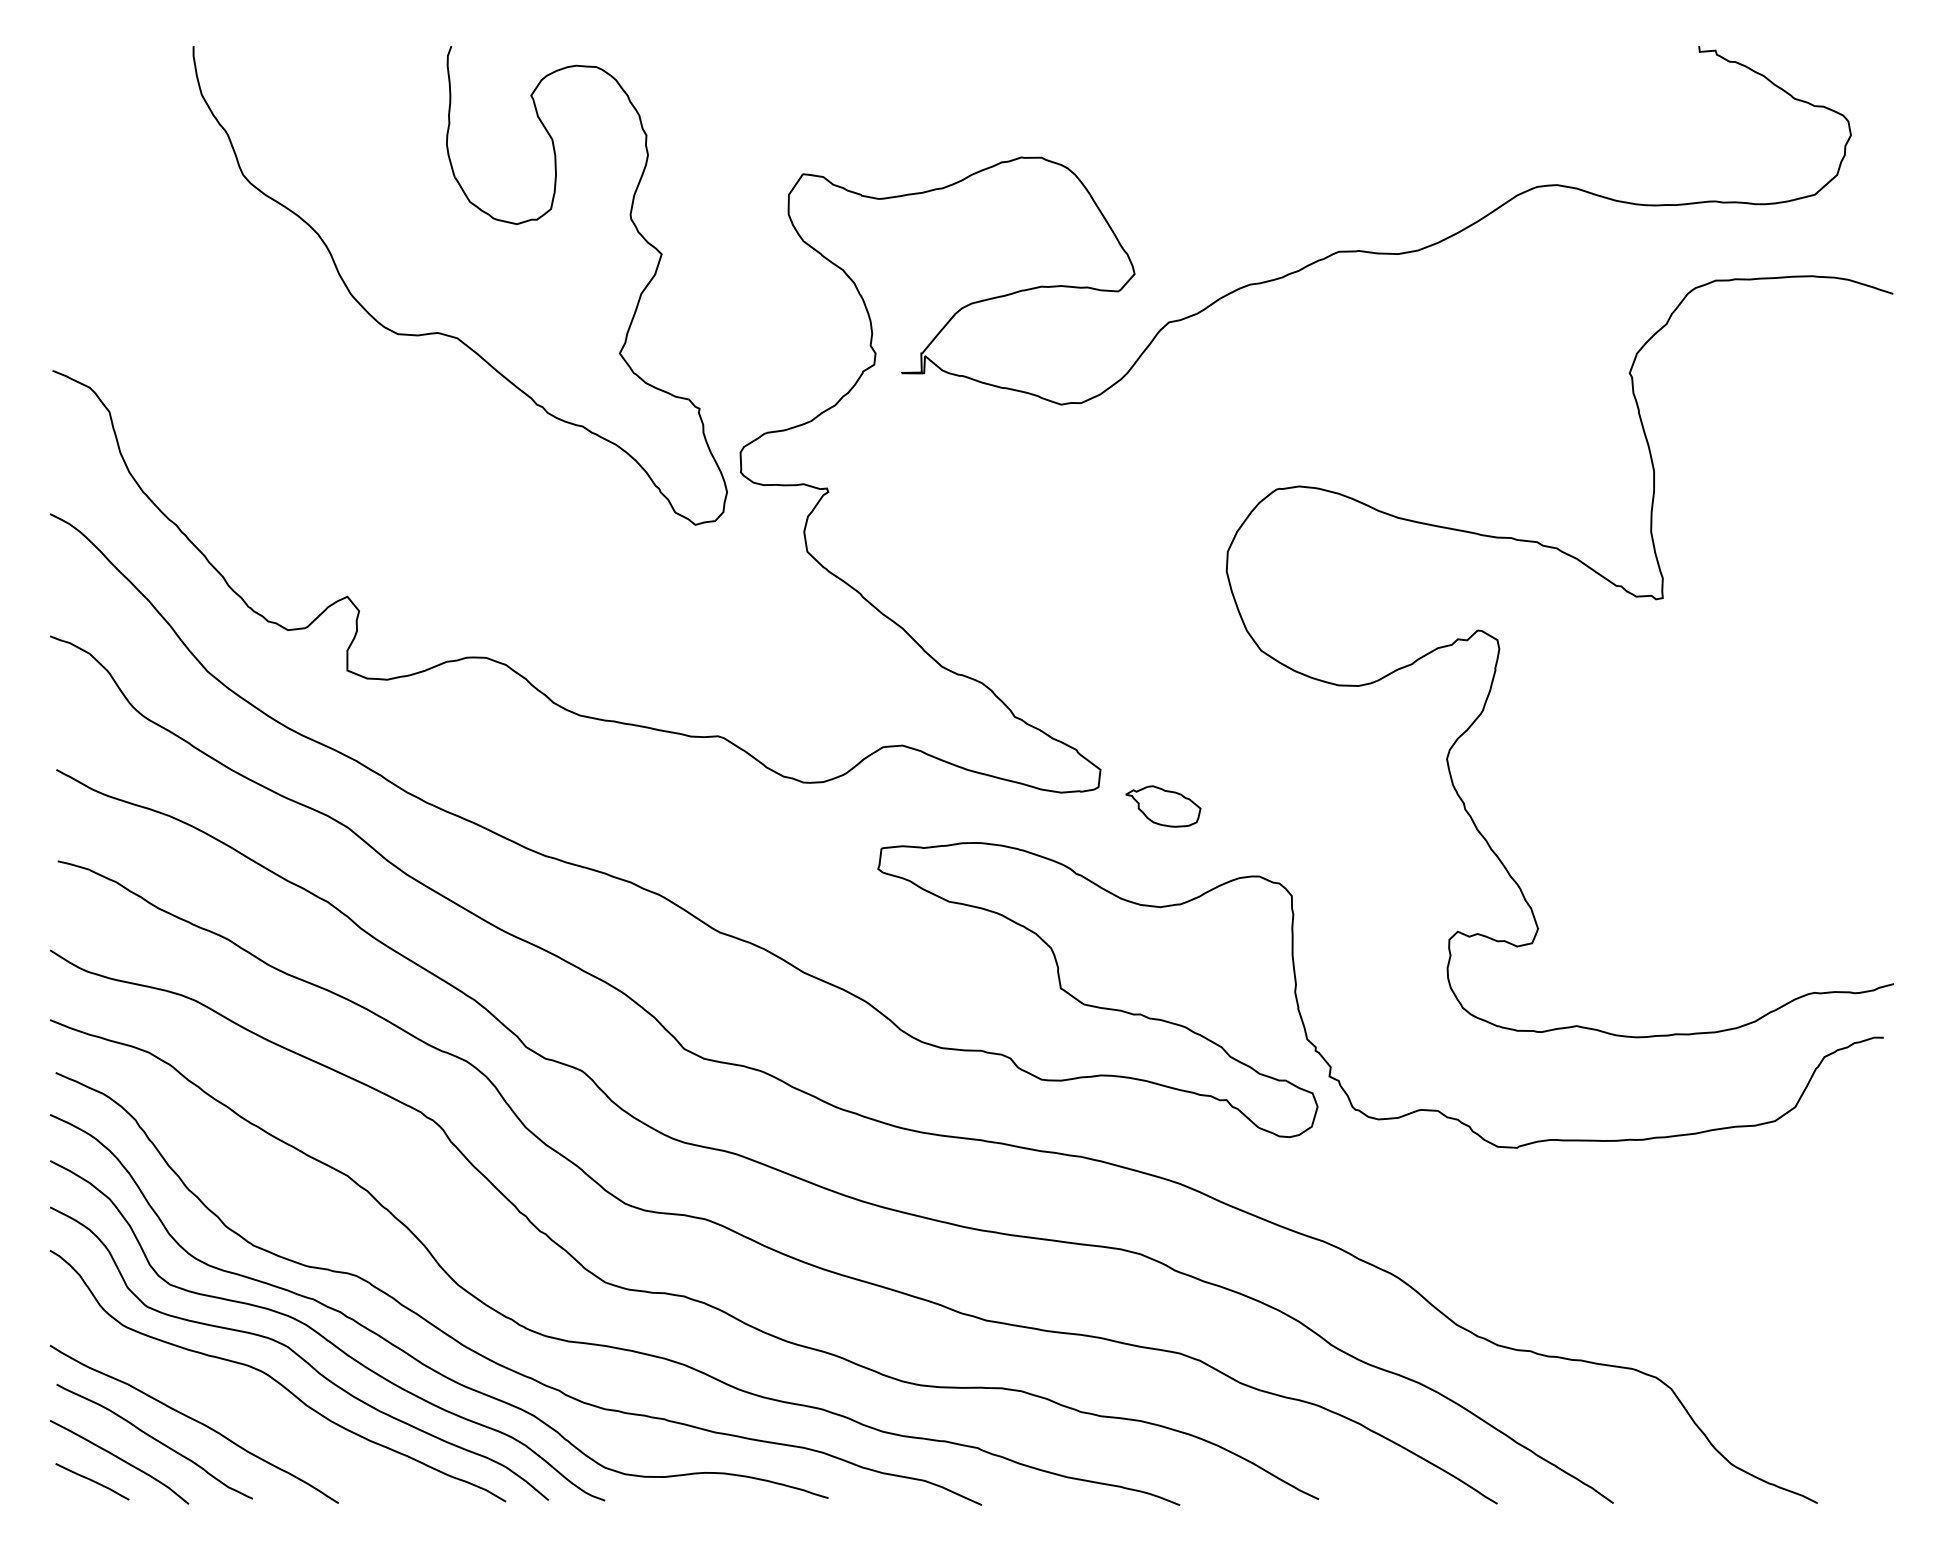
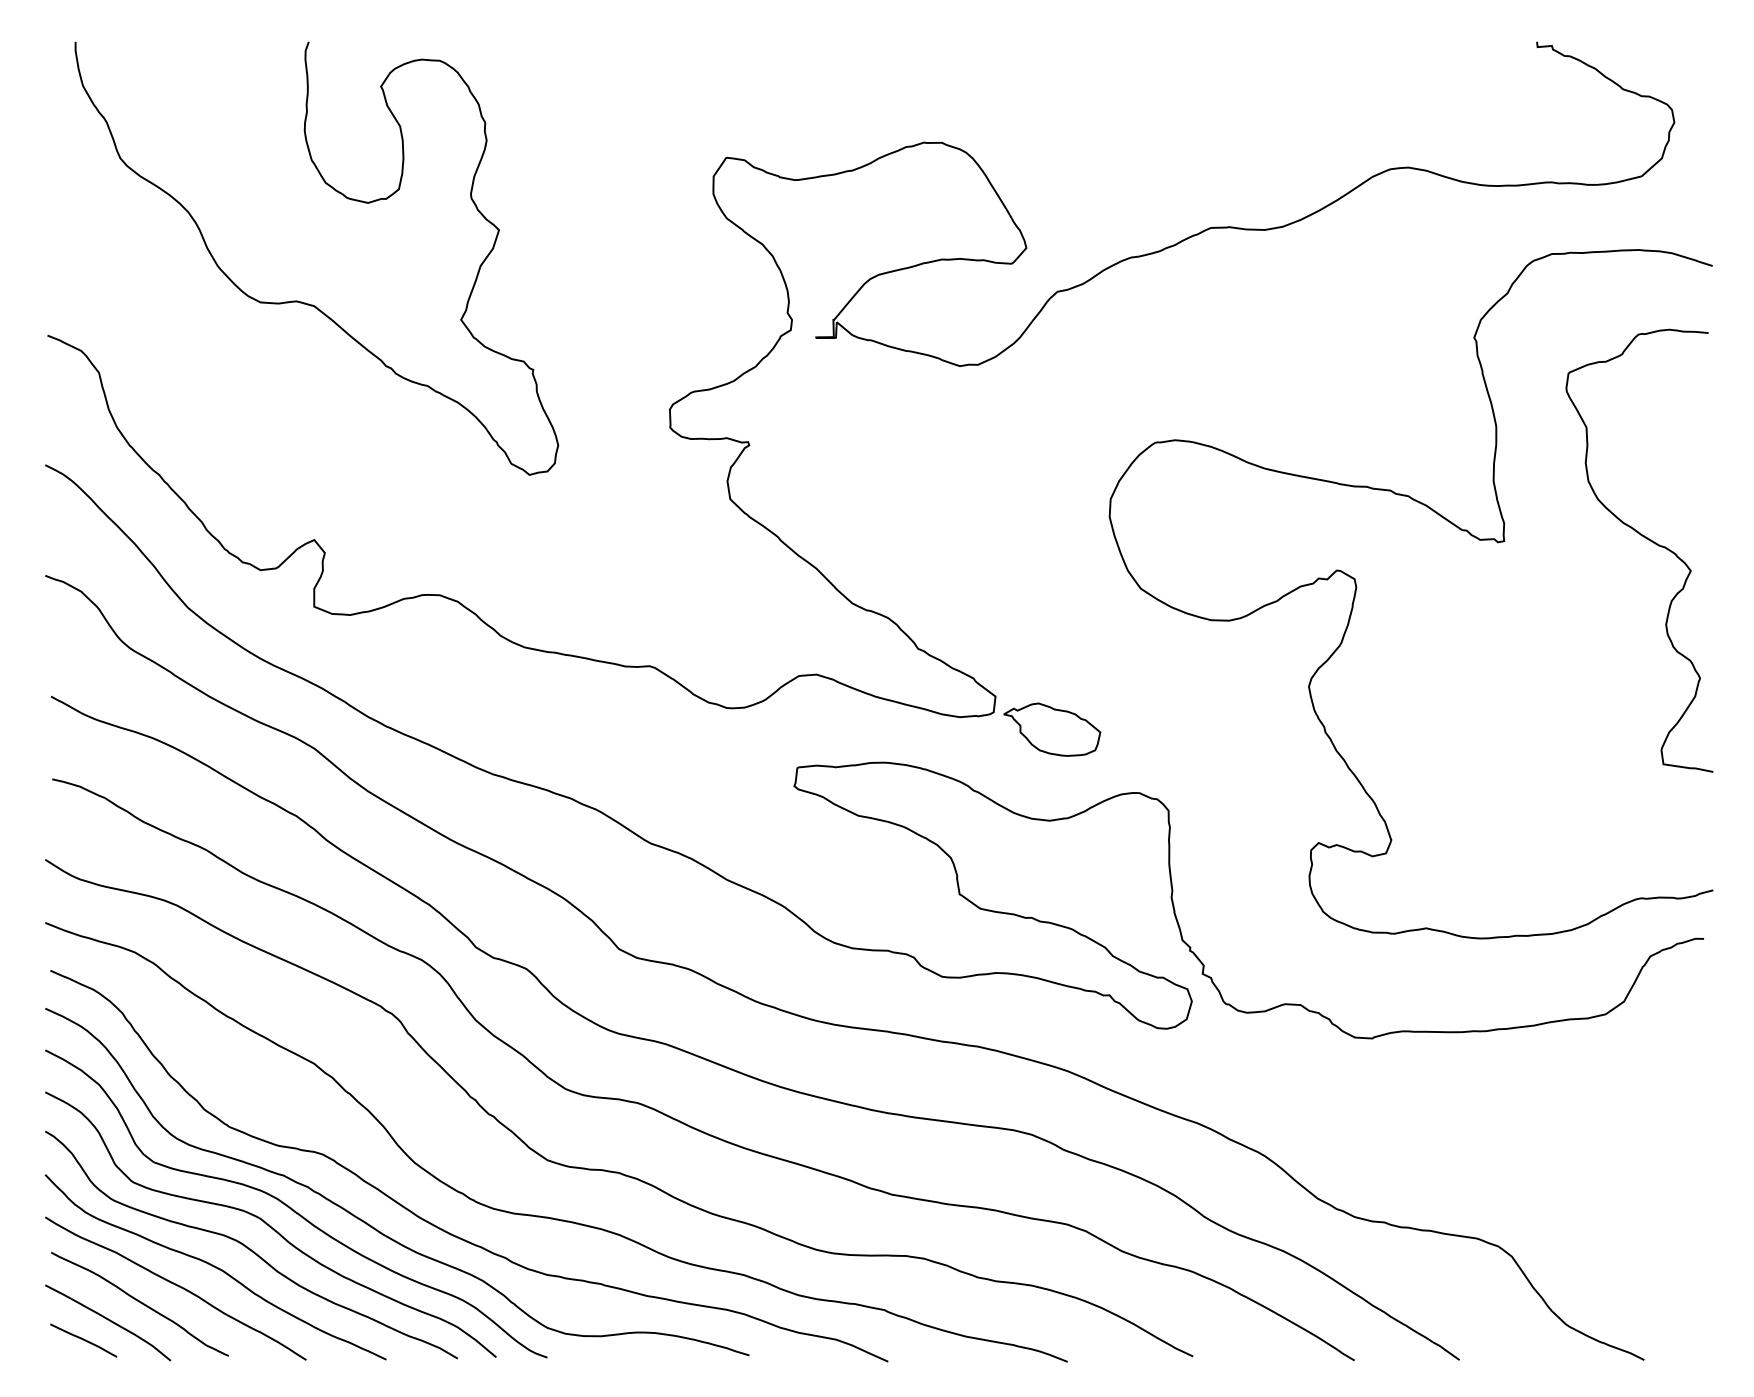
curve: (448, 334) -> (306, 302), moved
curve: (1819, 595) -> (1645, 538), added
part: (1163, 806) -> (1052, 729), size x1.43
curve: (238, 1400) -> (215, 1267), added

